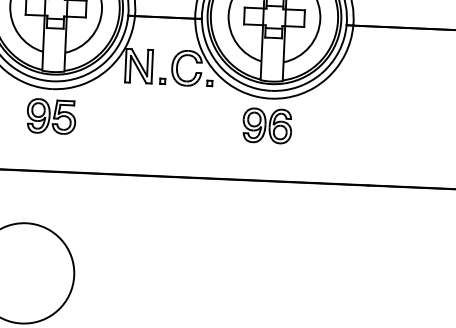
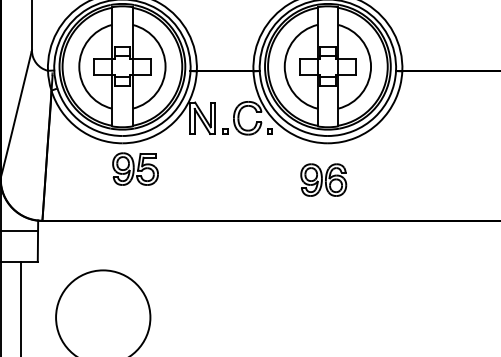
part: (51, 115) -> (135, 168), moved
part: (267, 125) -> (323, 179), moved

